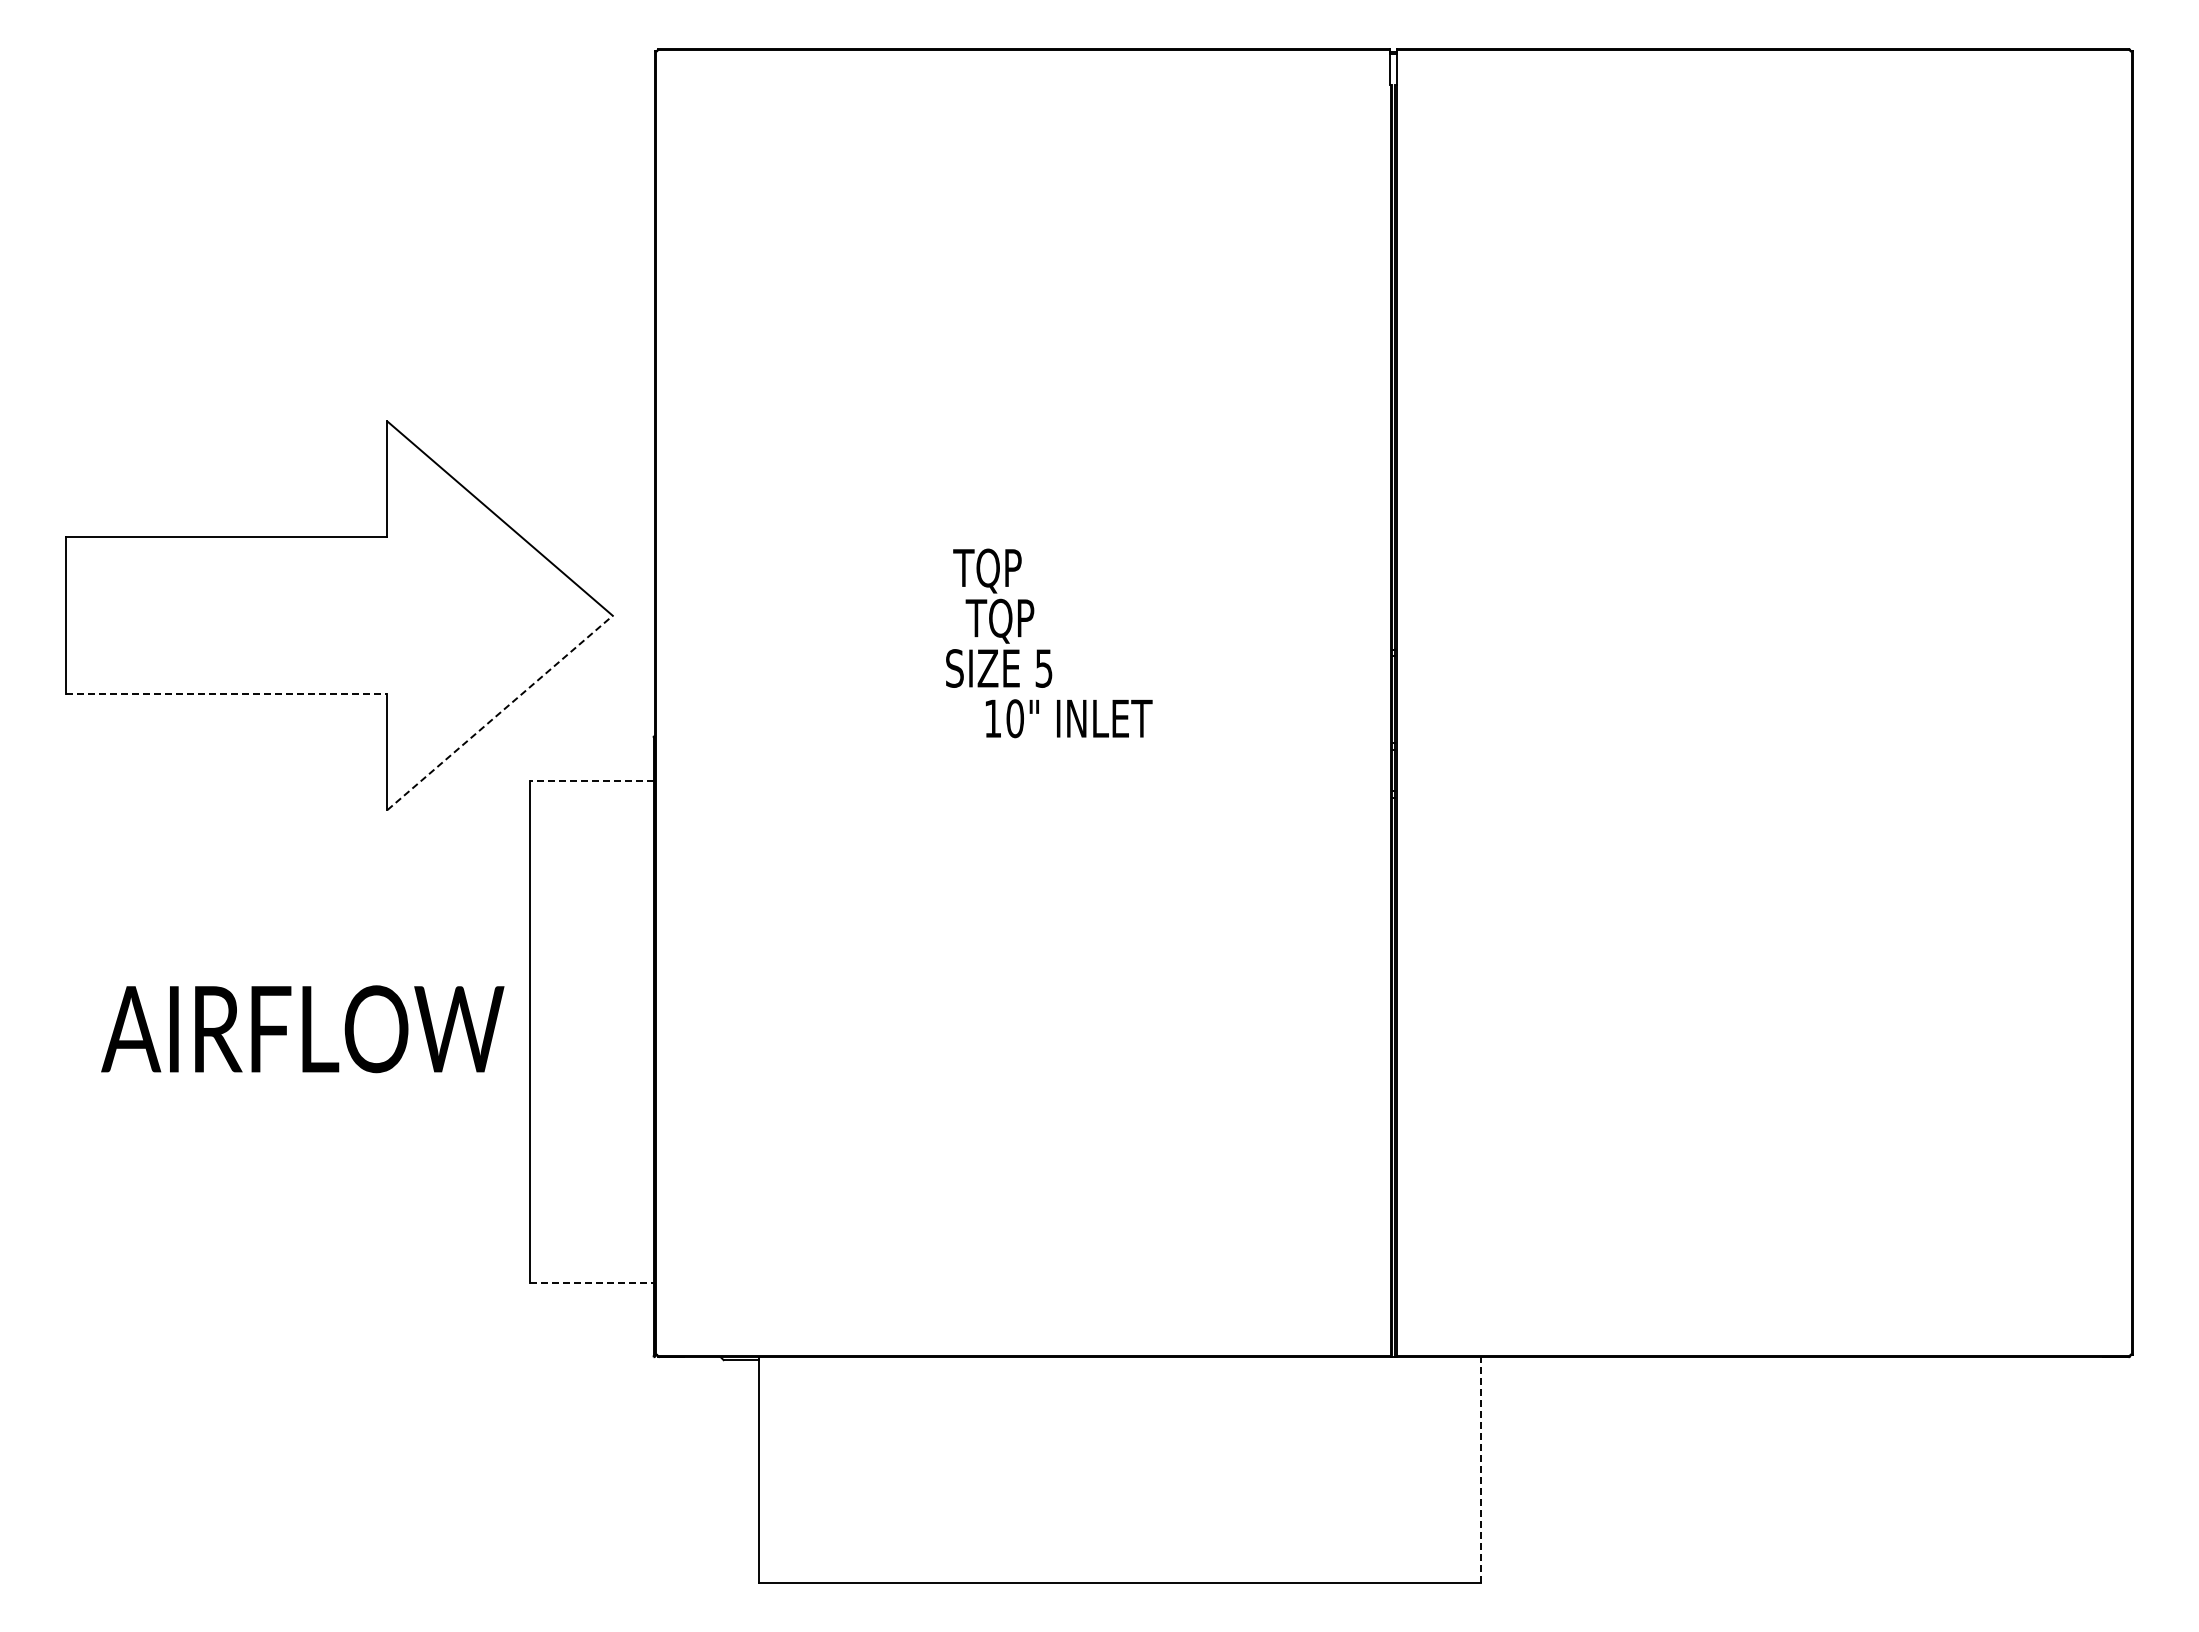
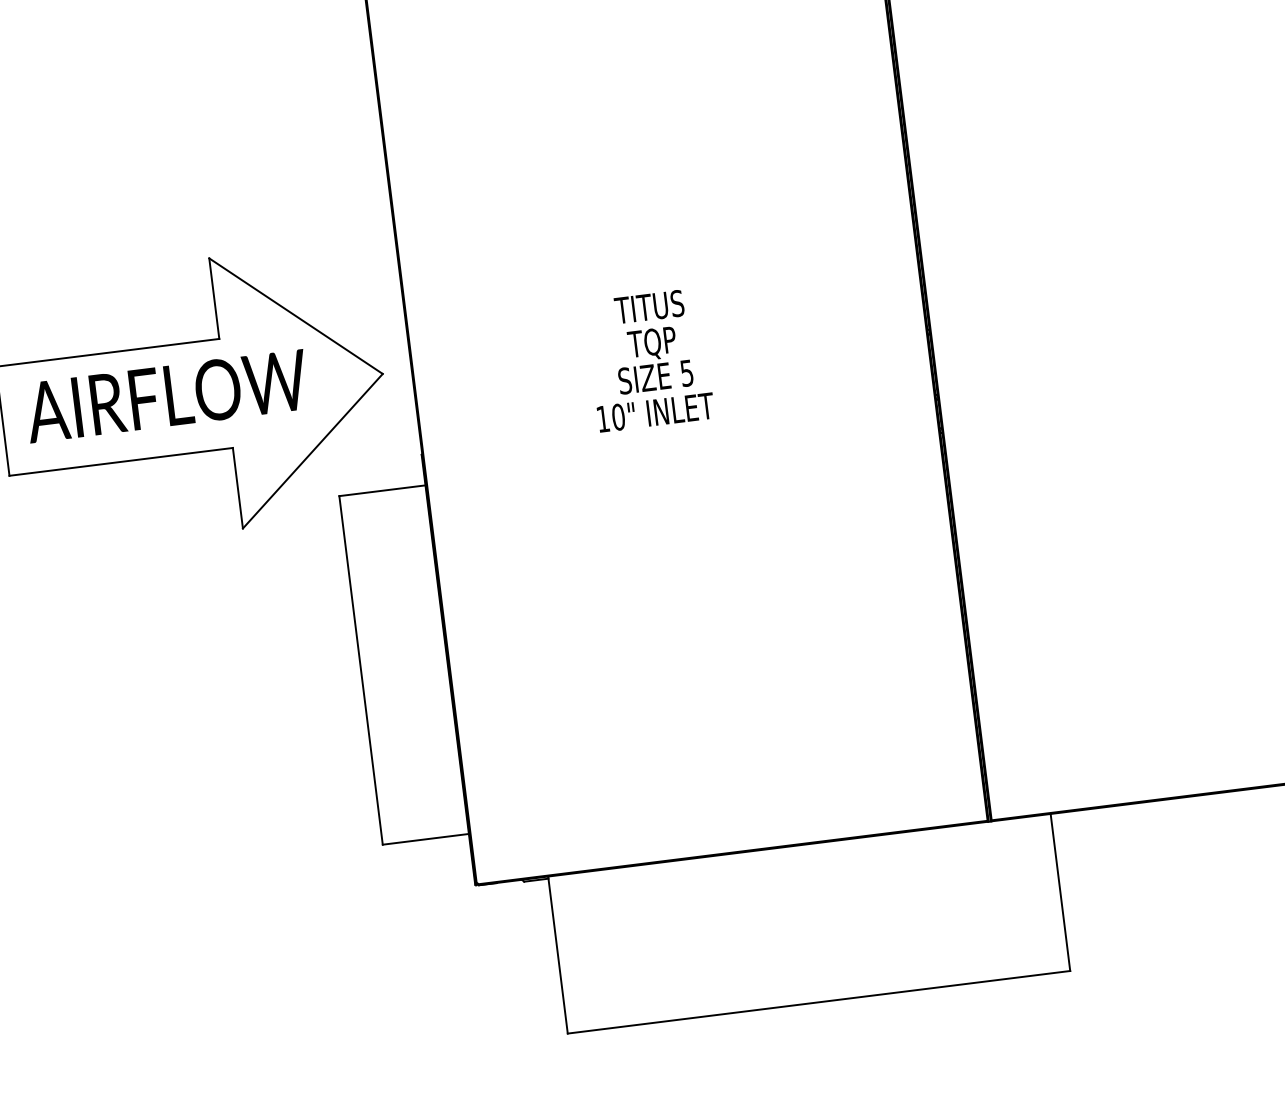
text: (1013, 570) -> (657, 307), TQP -> TITUS
line: (226, 694) -> (121, 462), dashed -> solid
line: (500, 712) -> (313, 450), dashed -> solid
text: (1069, 718) -> (656, 412), moved
line: (591, 781) -> (382, 490), dashed -> solid
text: (302, 1029) -> (166, 396), moved
line: (591, 1282) -> (425, 839), dashed -> solid
line: (1481, 1470) -> (1060, 892), dashed -> solid

